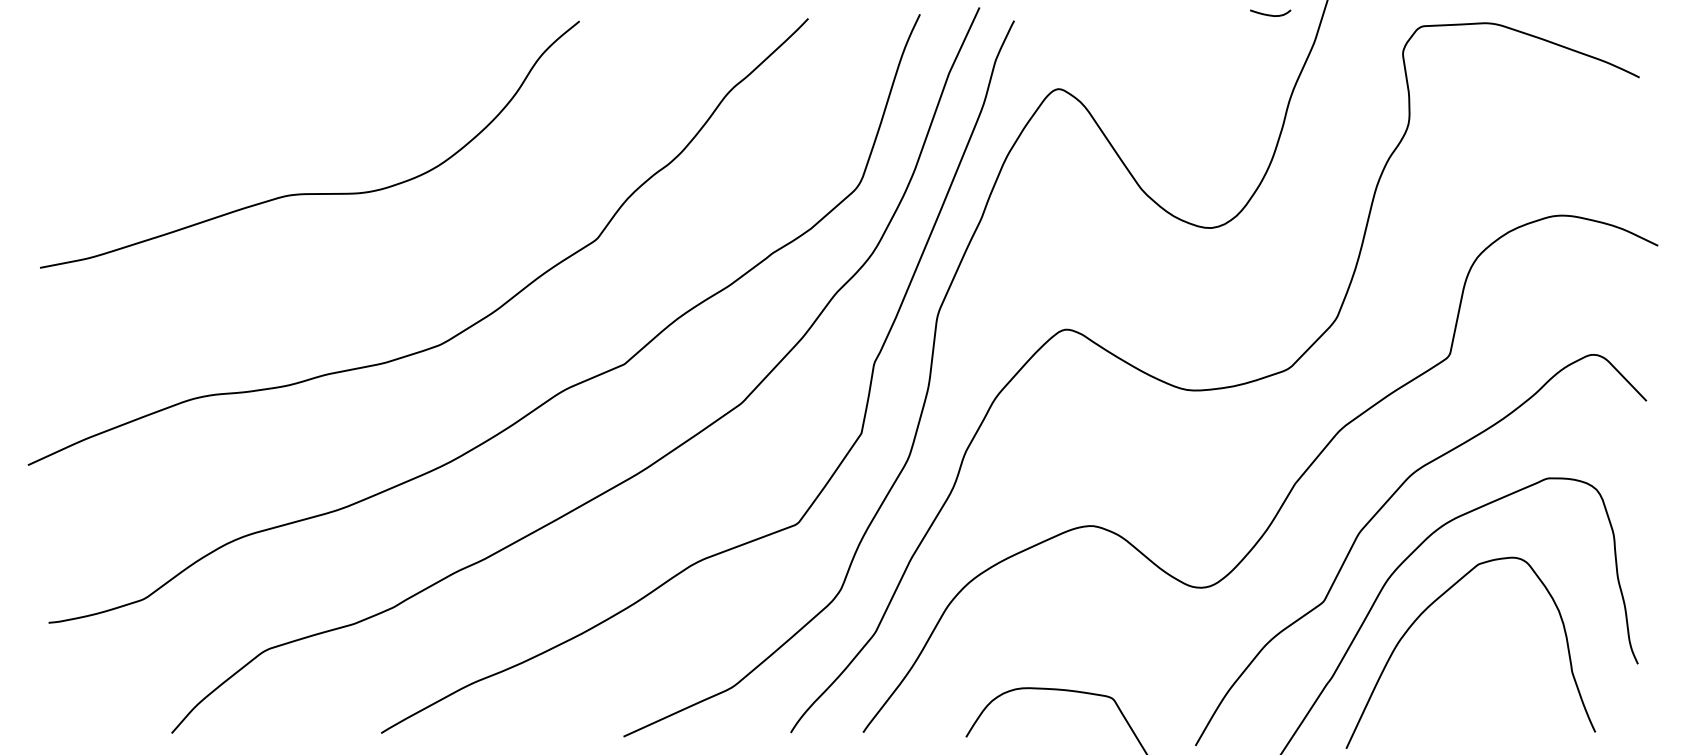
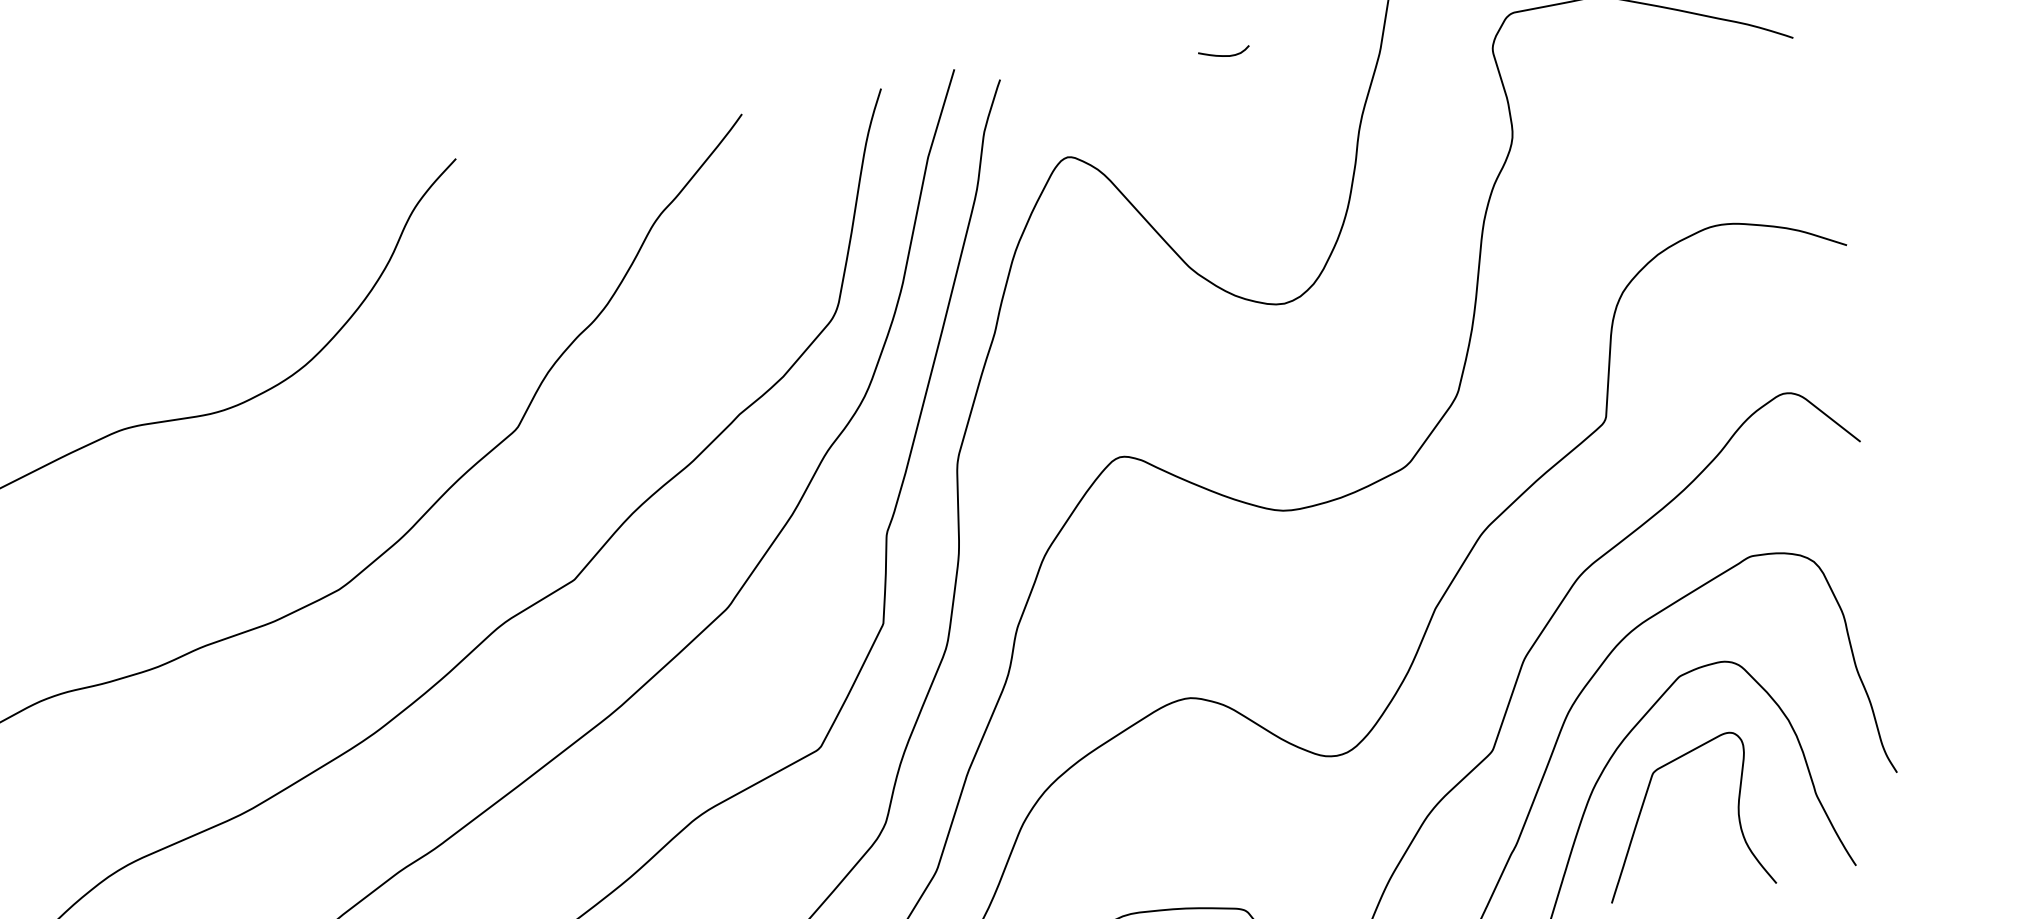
curve: (1270, 14) -> (1224, 54), moved
curve: (1436, 660) -> (1644, 804), added

